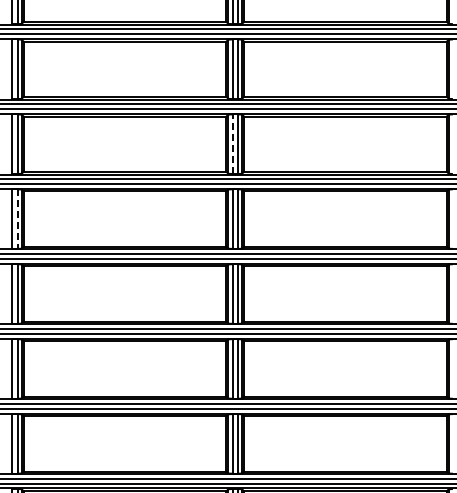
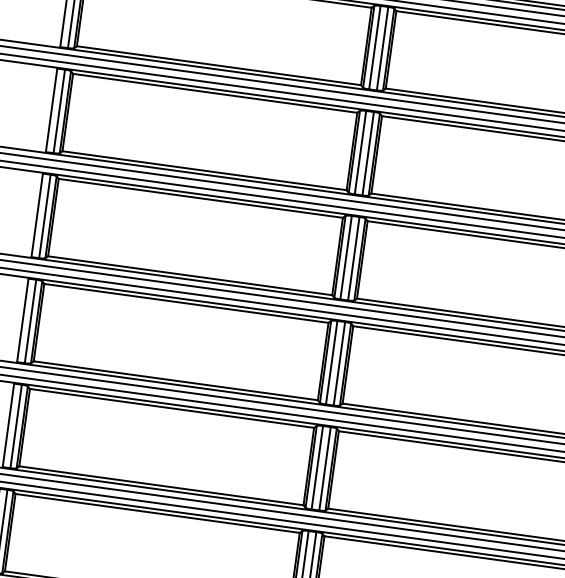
line: (232, 144) -> (374, 48), dashed -> solid
line: (17, 219) -> (59, 111), dashed -> solid

